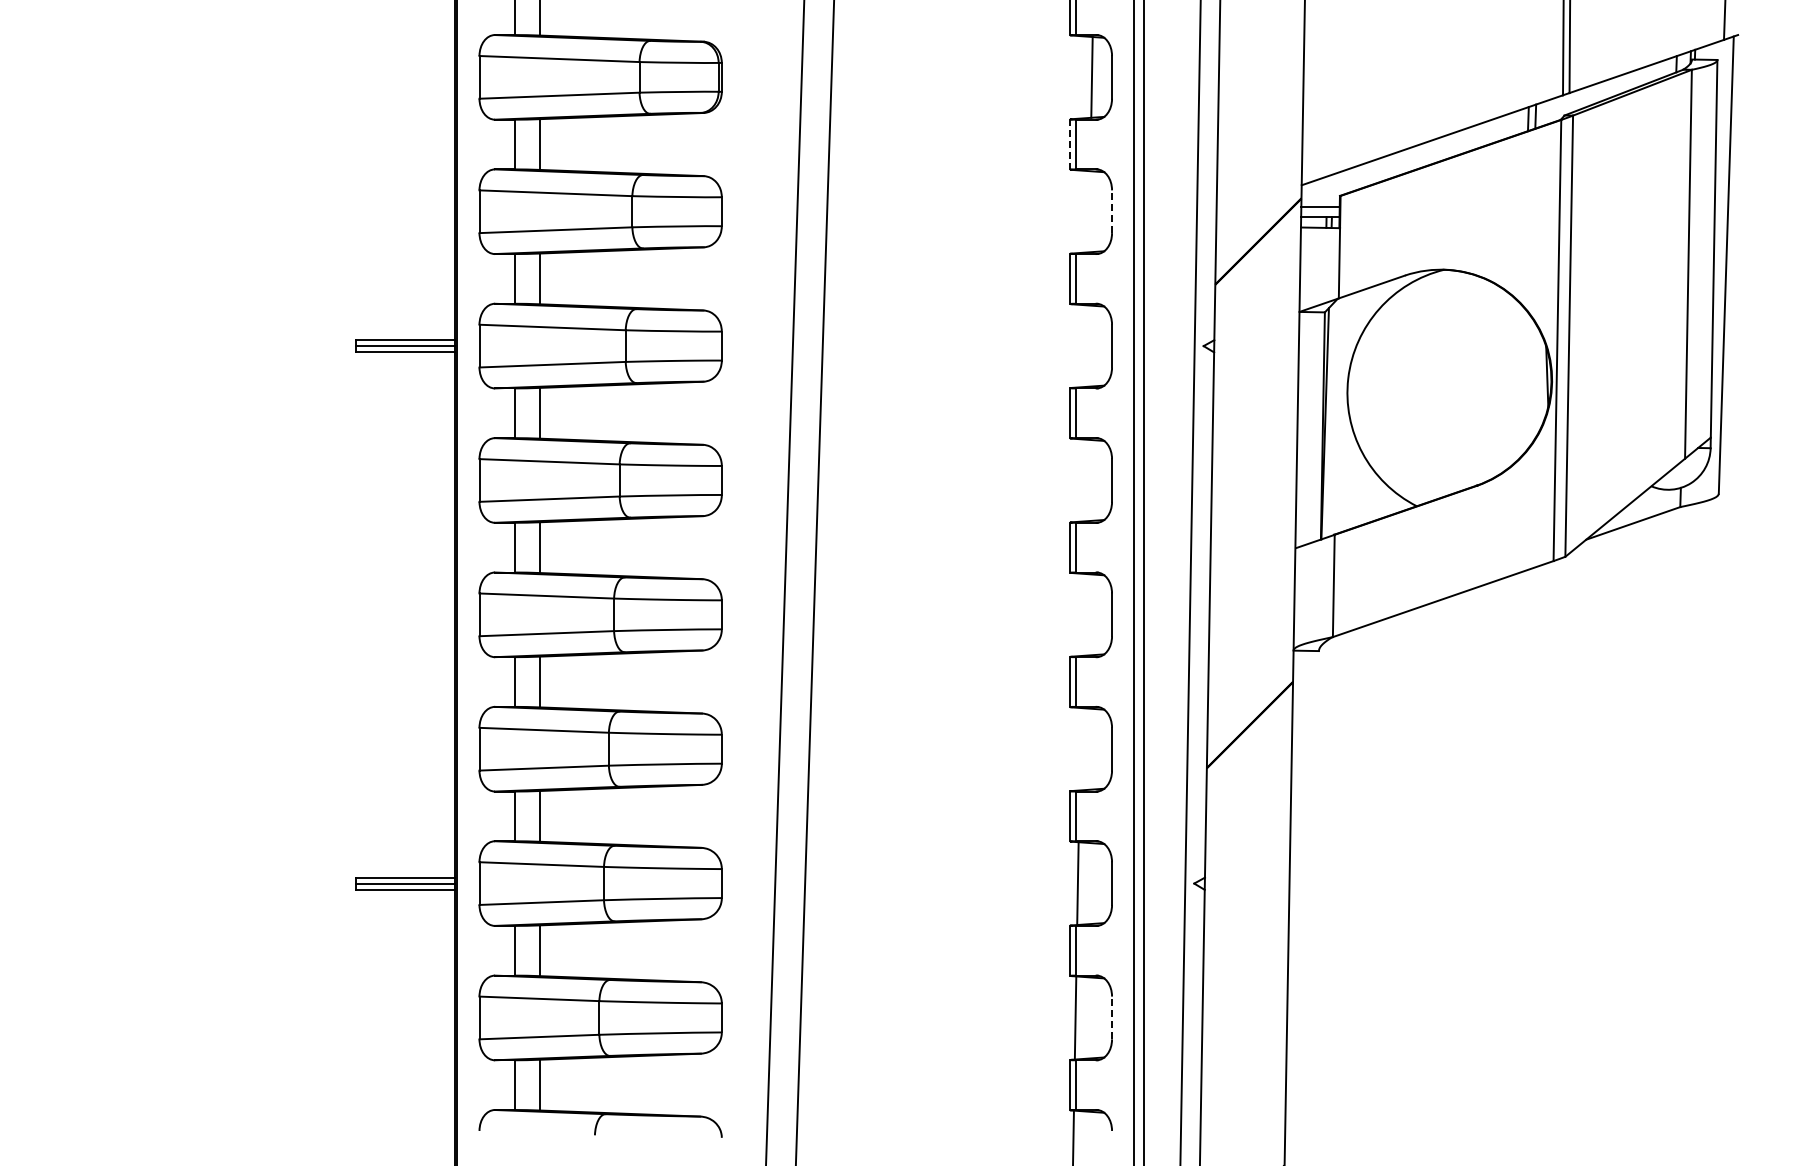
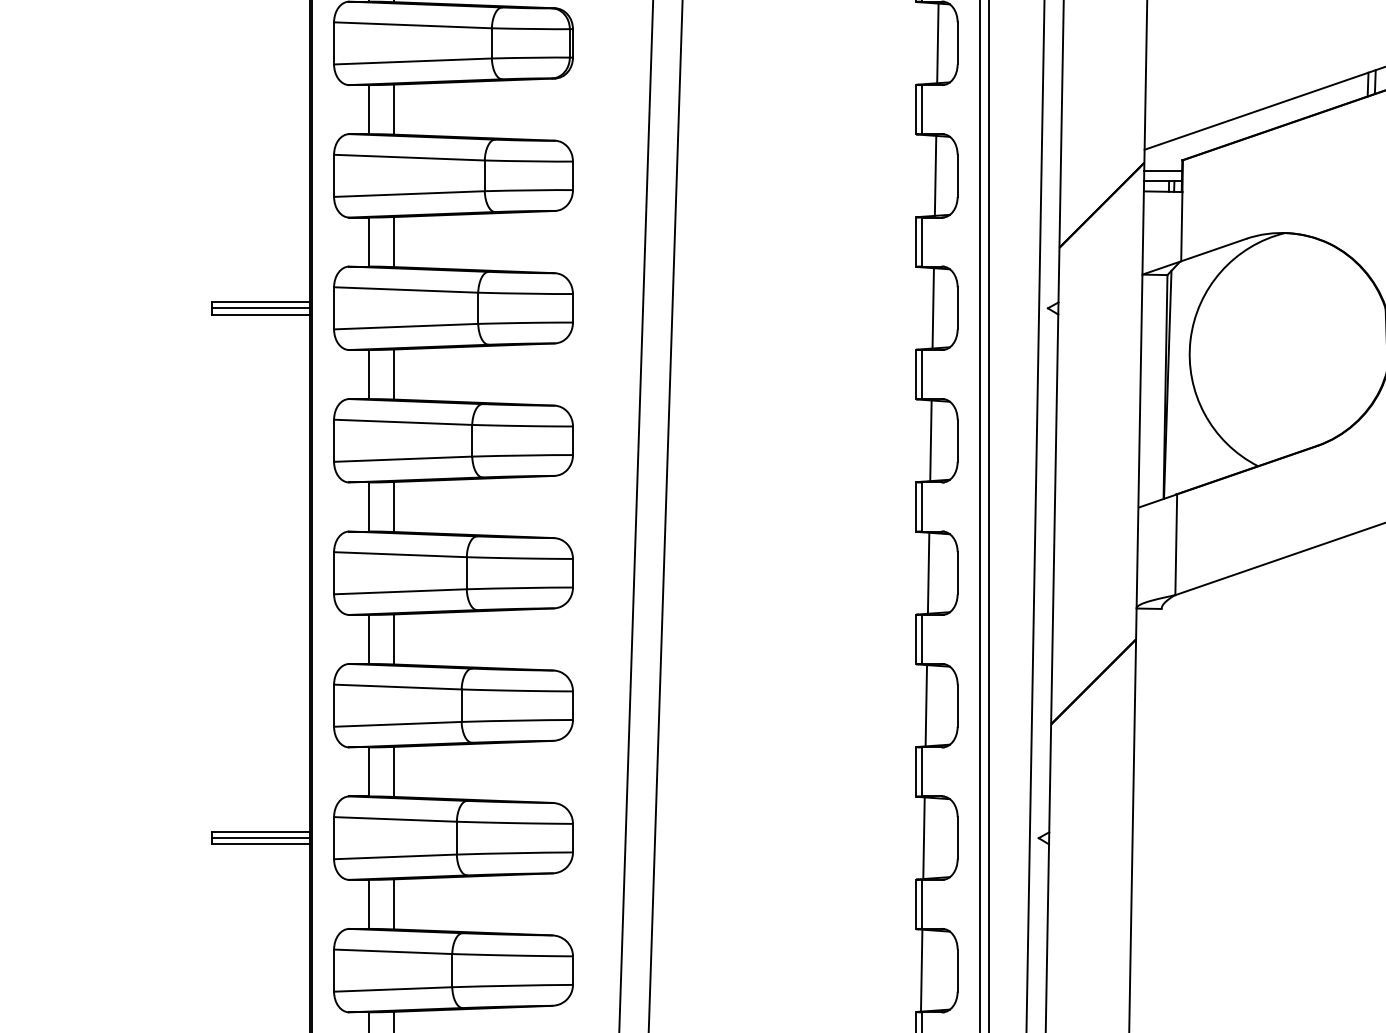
line: (1069, 144) -> (915, 109), dashed -> solid
line: (1089, 211) -> (935, 175), added
line: (1112, 211) -> (958, 175), dashed -> solid
line: (1087, 345) -> (933, 307), added
line: (1084, 480) -> (930, 440), added
line: (1082, 614) -> (928, 572), added
line: (1079, 749) -> (925, 705), added
line: (1112, 1017) -> (958, 970), dashed -> solid

